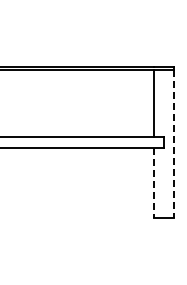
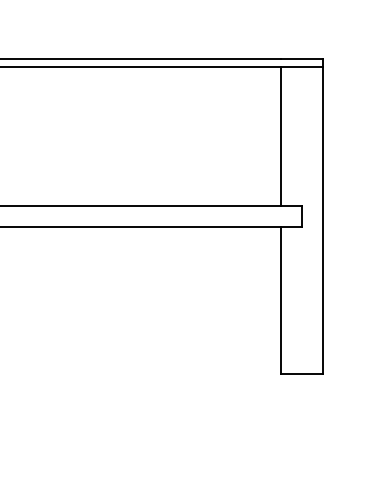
line: (174, 144) -> (324, 220), dashed -> solid
line: (153, 183) -> (280, 301), dashed -> solid

